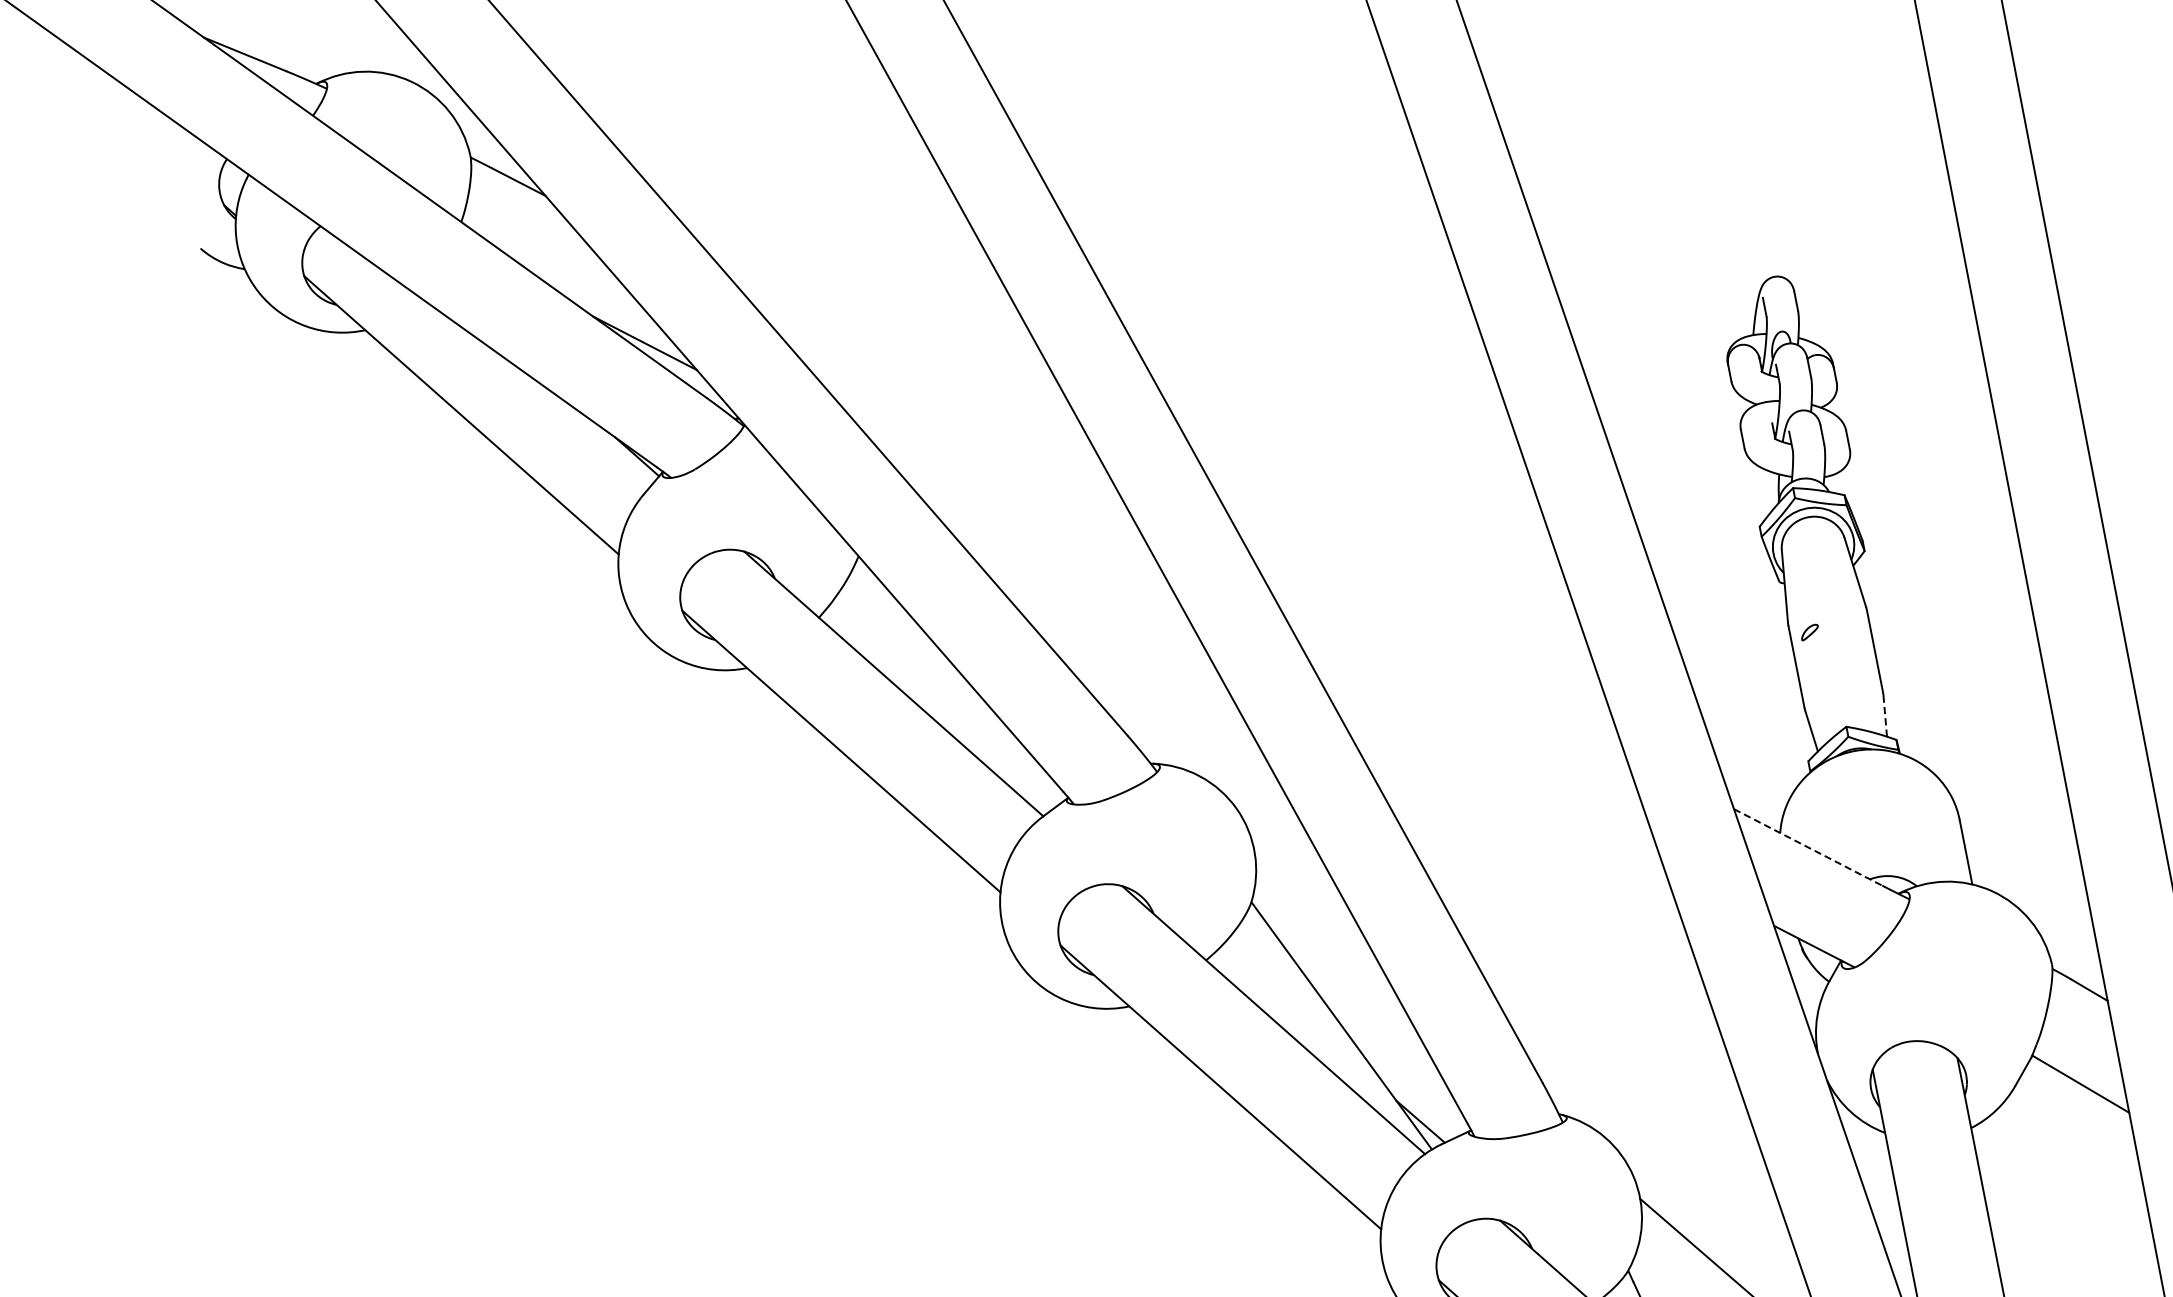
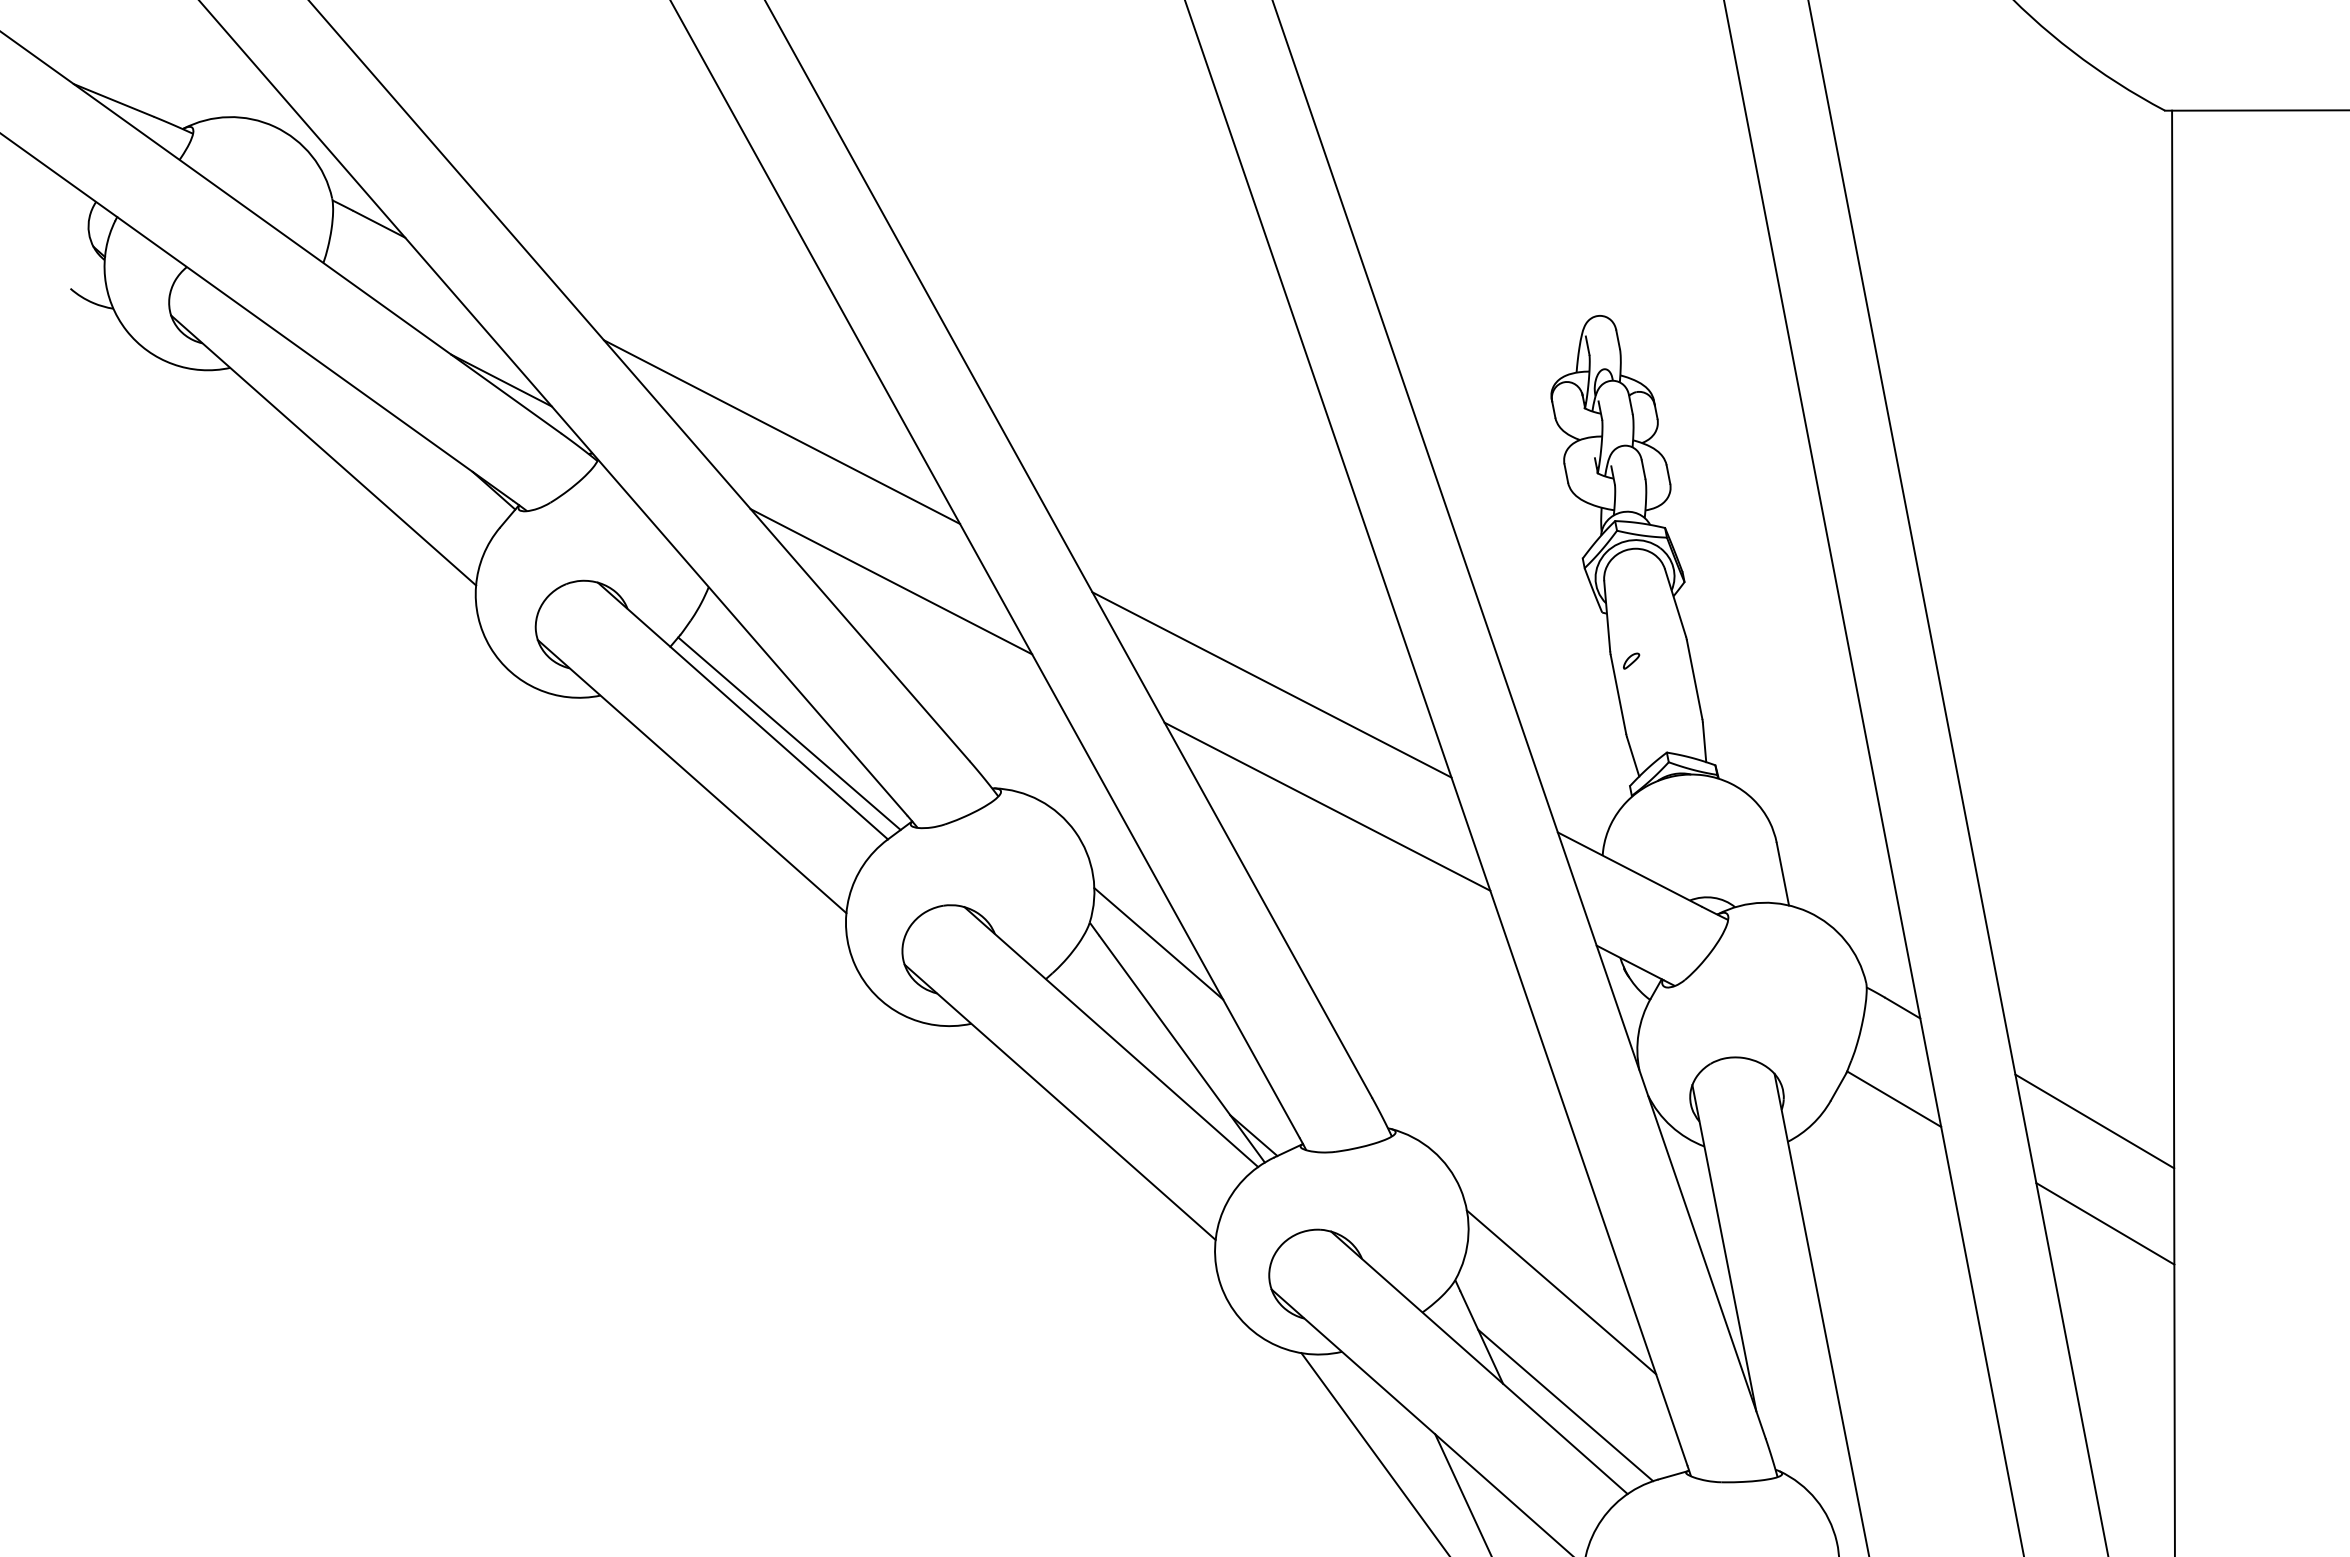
line: (934, 395) -> (782, 431), added
line: (1047, 550) -> (891, 581), added
line: (1438, 656) -> (1271, 684), added
line: (941, 707) -> (789, 733), added
line: (1885, 716) -> (1704, 742), dashed -> solid
line: (1496, 782) -> (1327, 806), added
line: (1807, 847) -> (1629, 869), dashed -> solid
line: (1322, 923) -> (1158, 943), added

